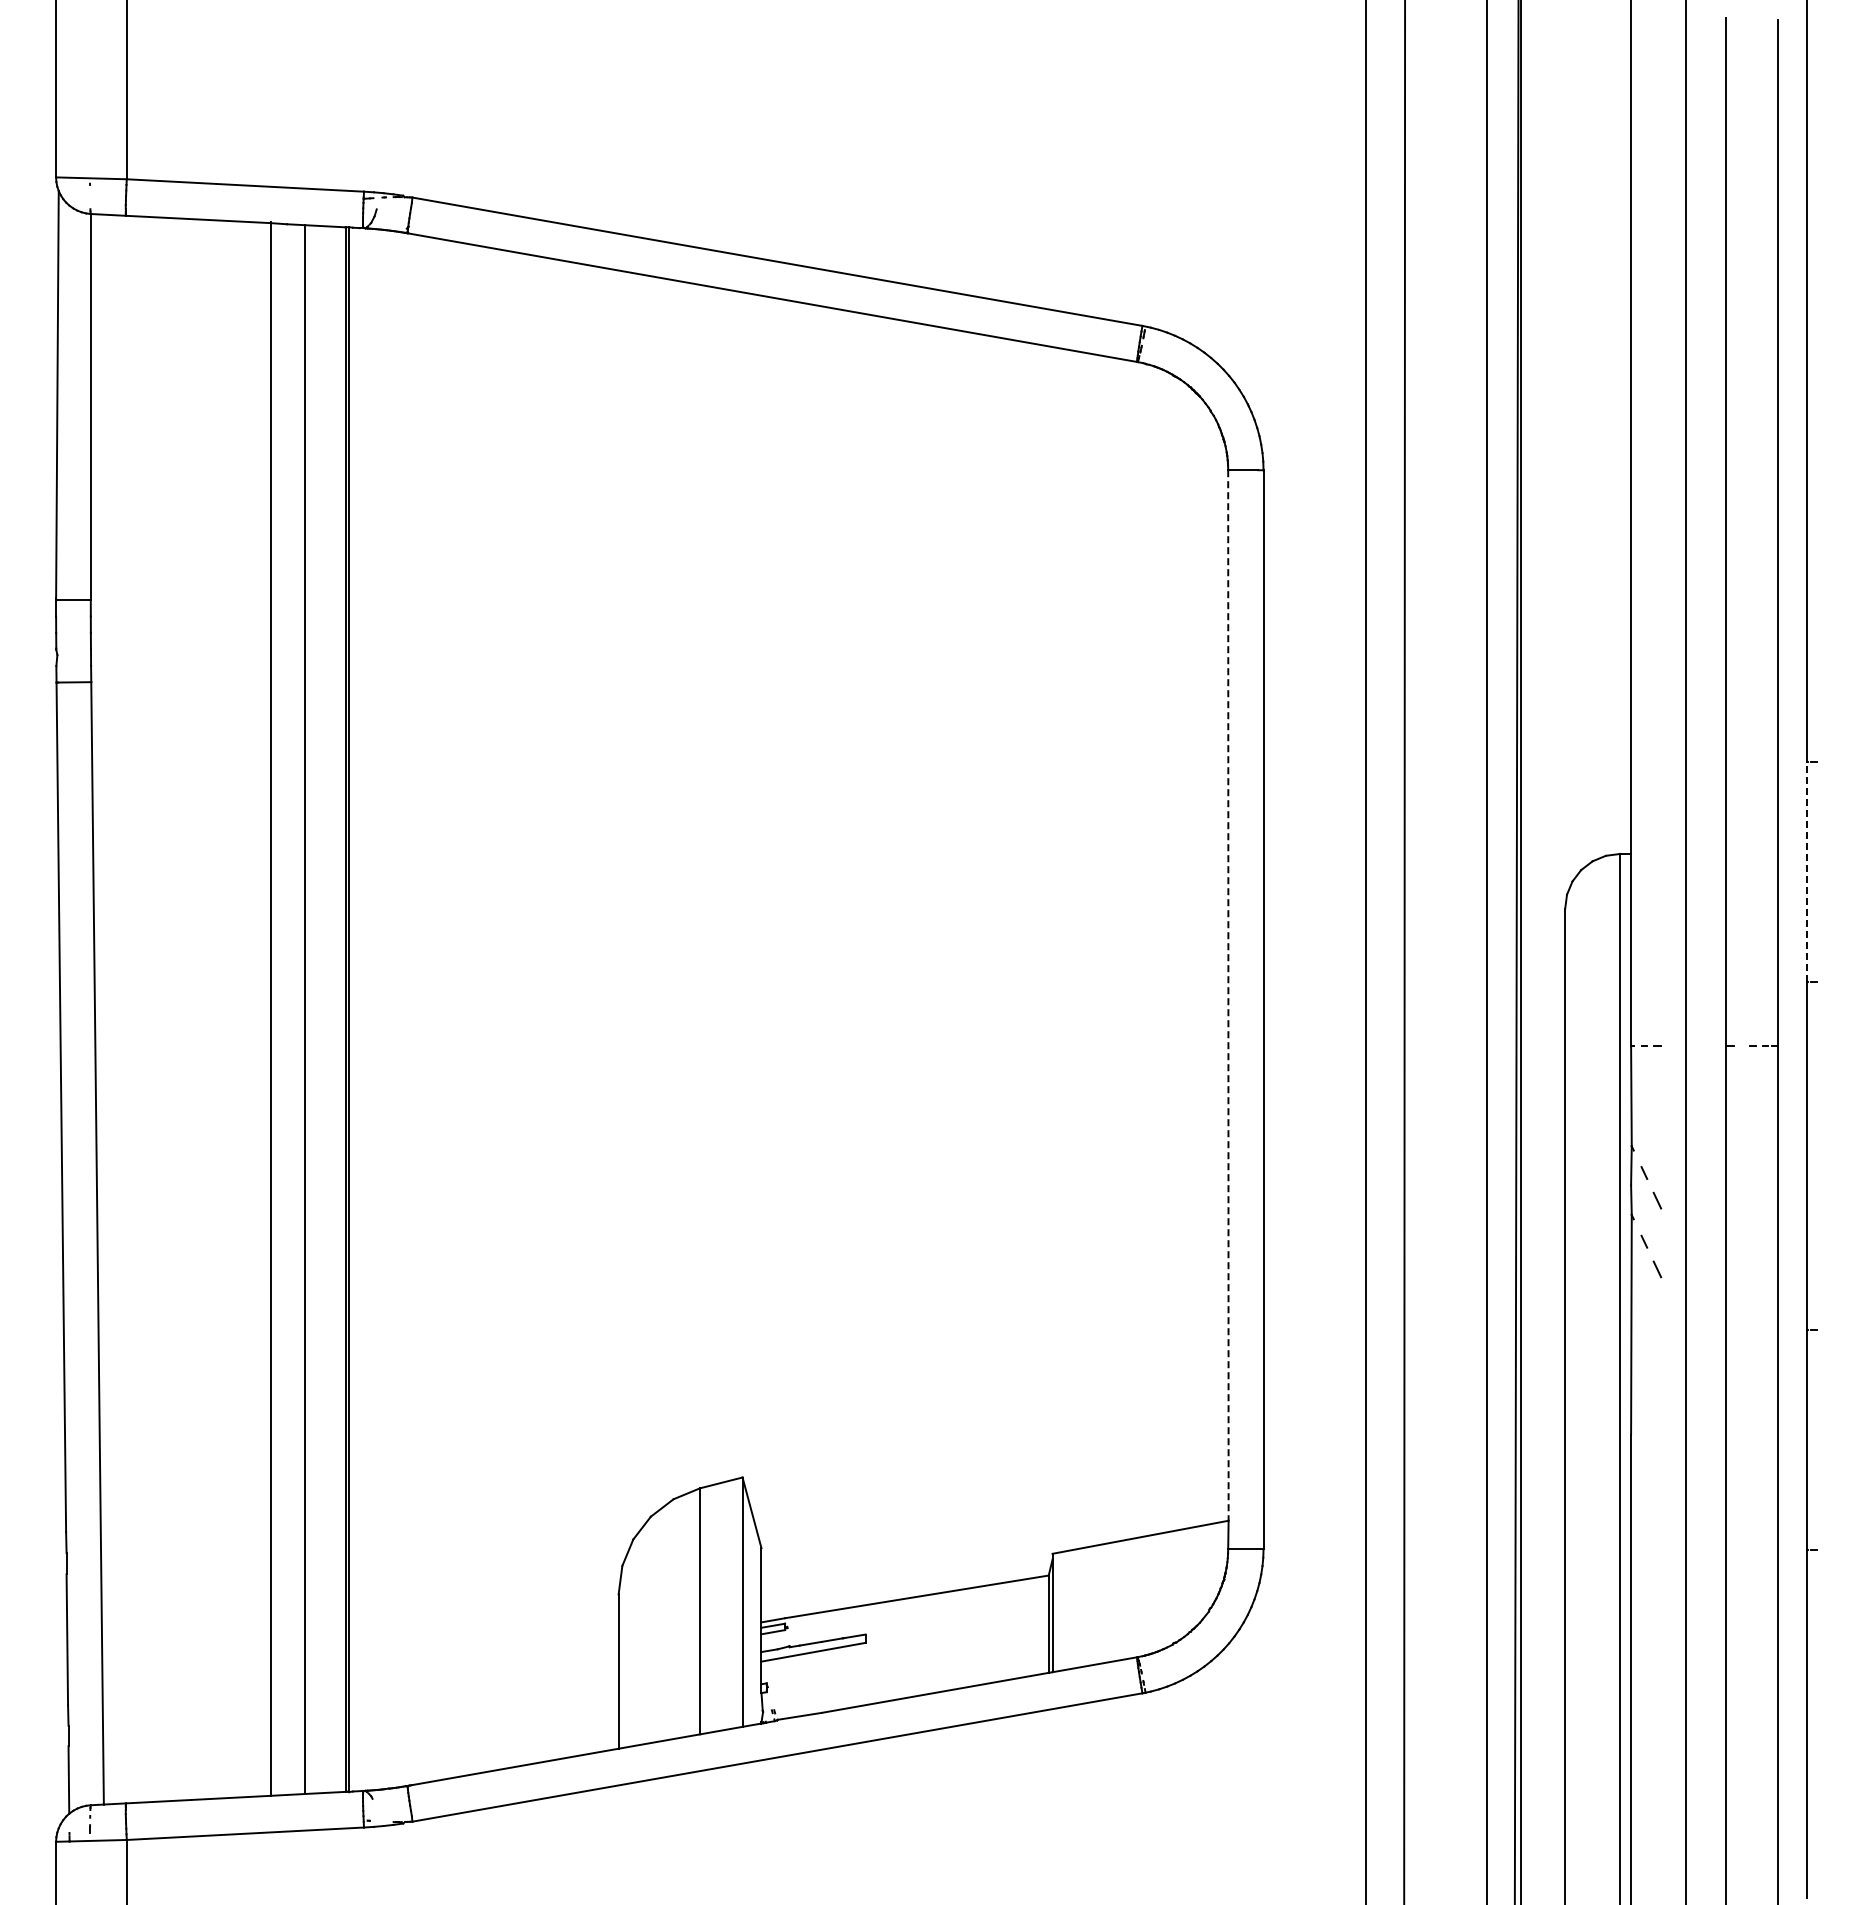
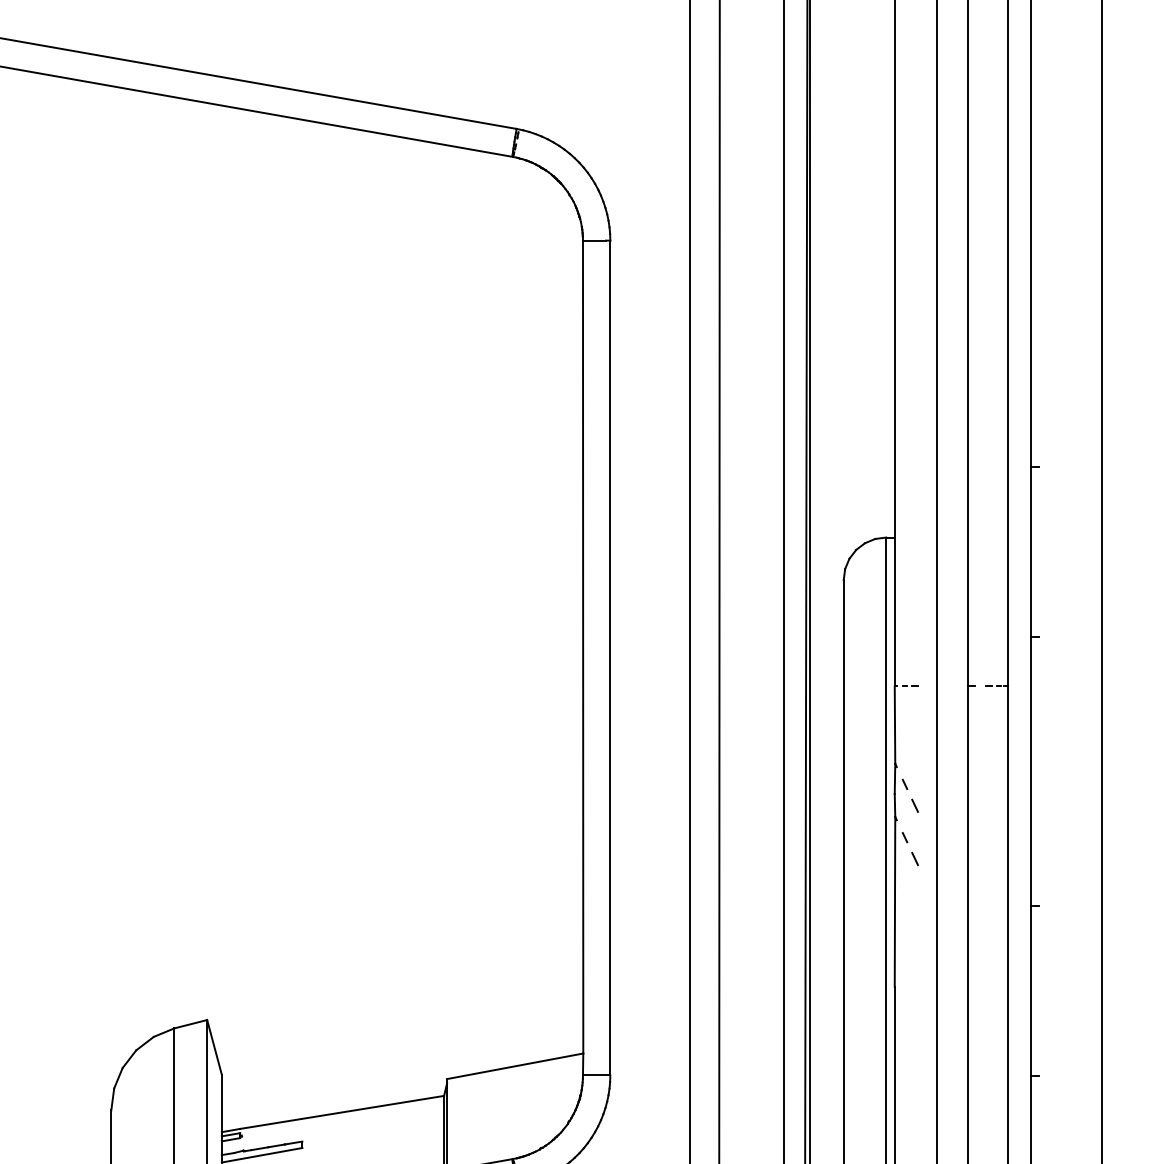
line: (1806, 872) -> (1030, 551), dashed -> solid
line: (1228, 995) -> (583, 647), dashed -> solid

